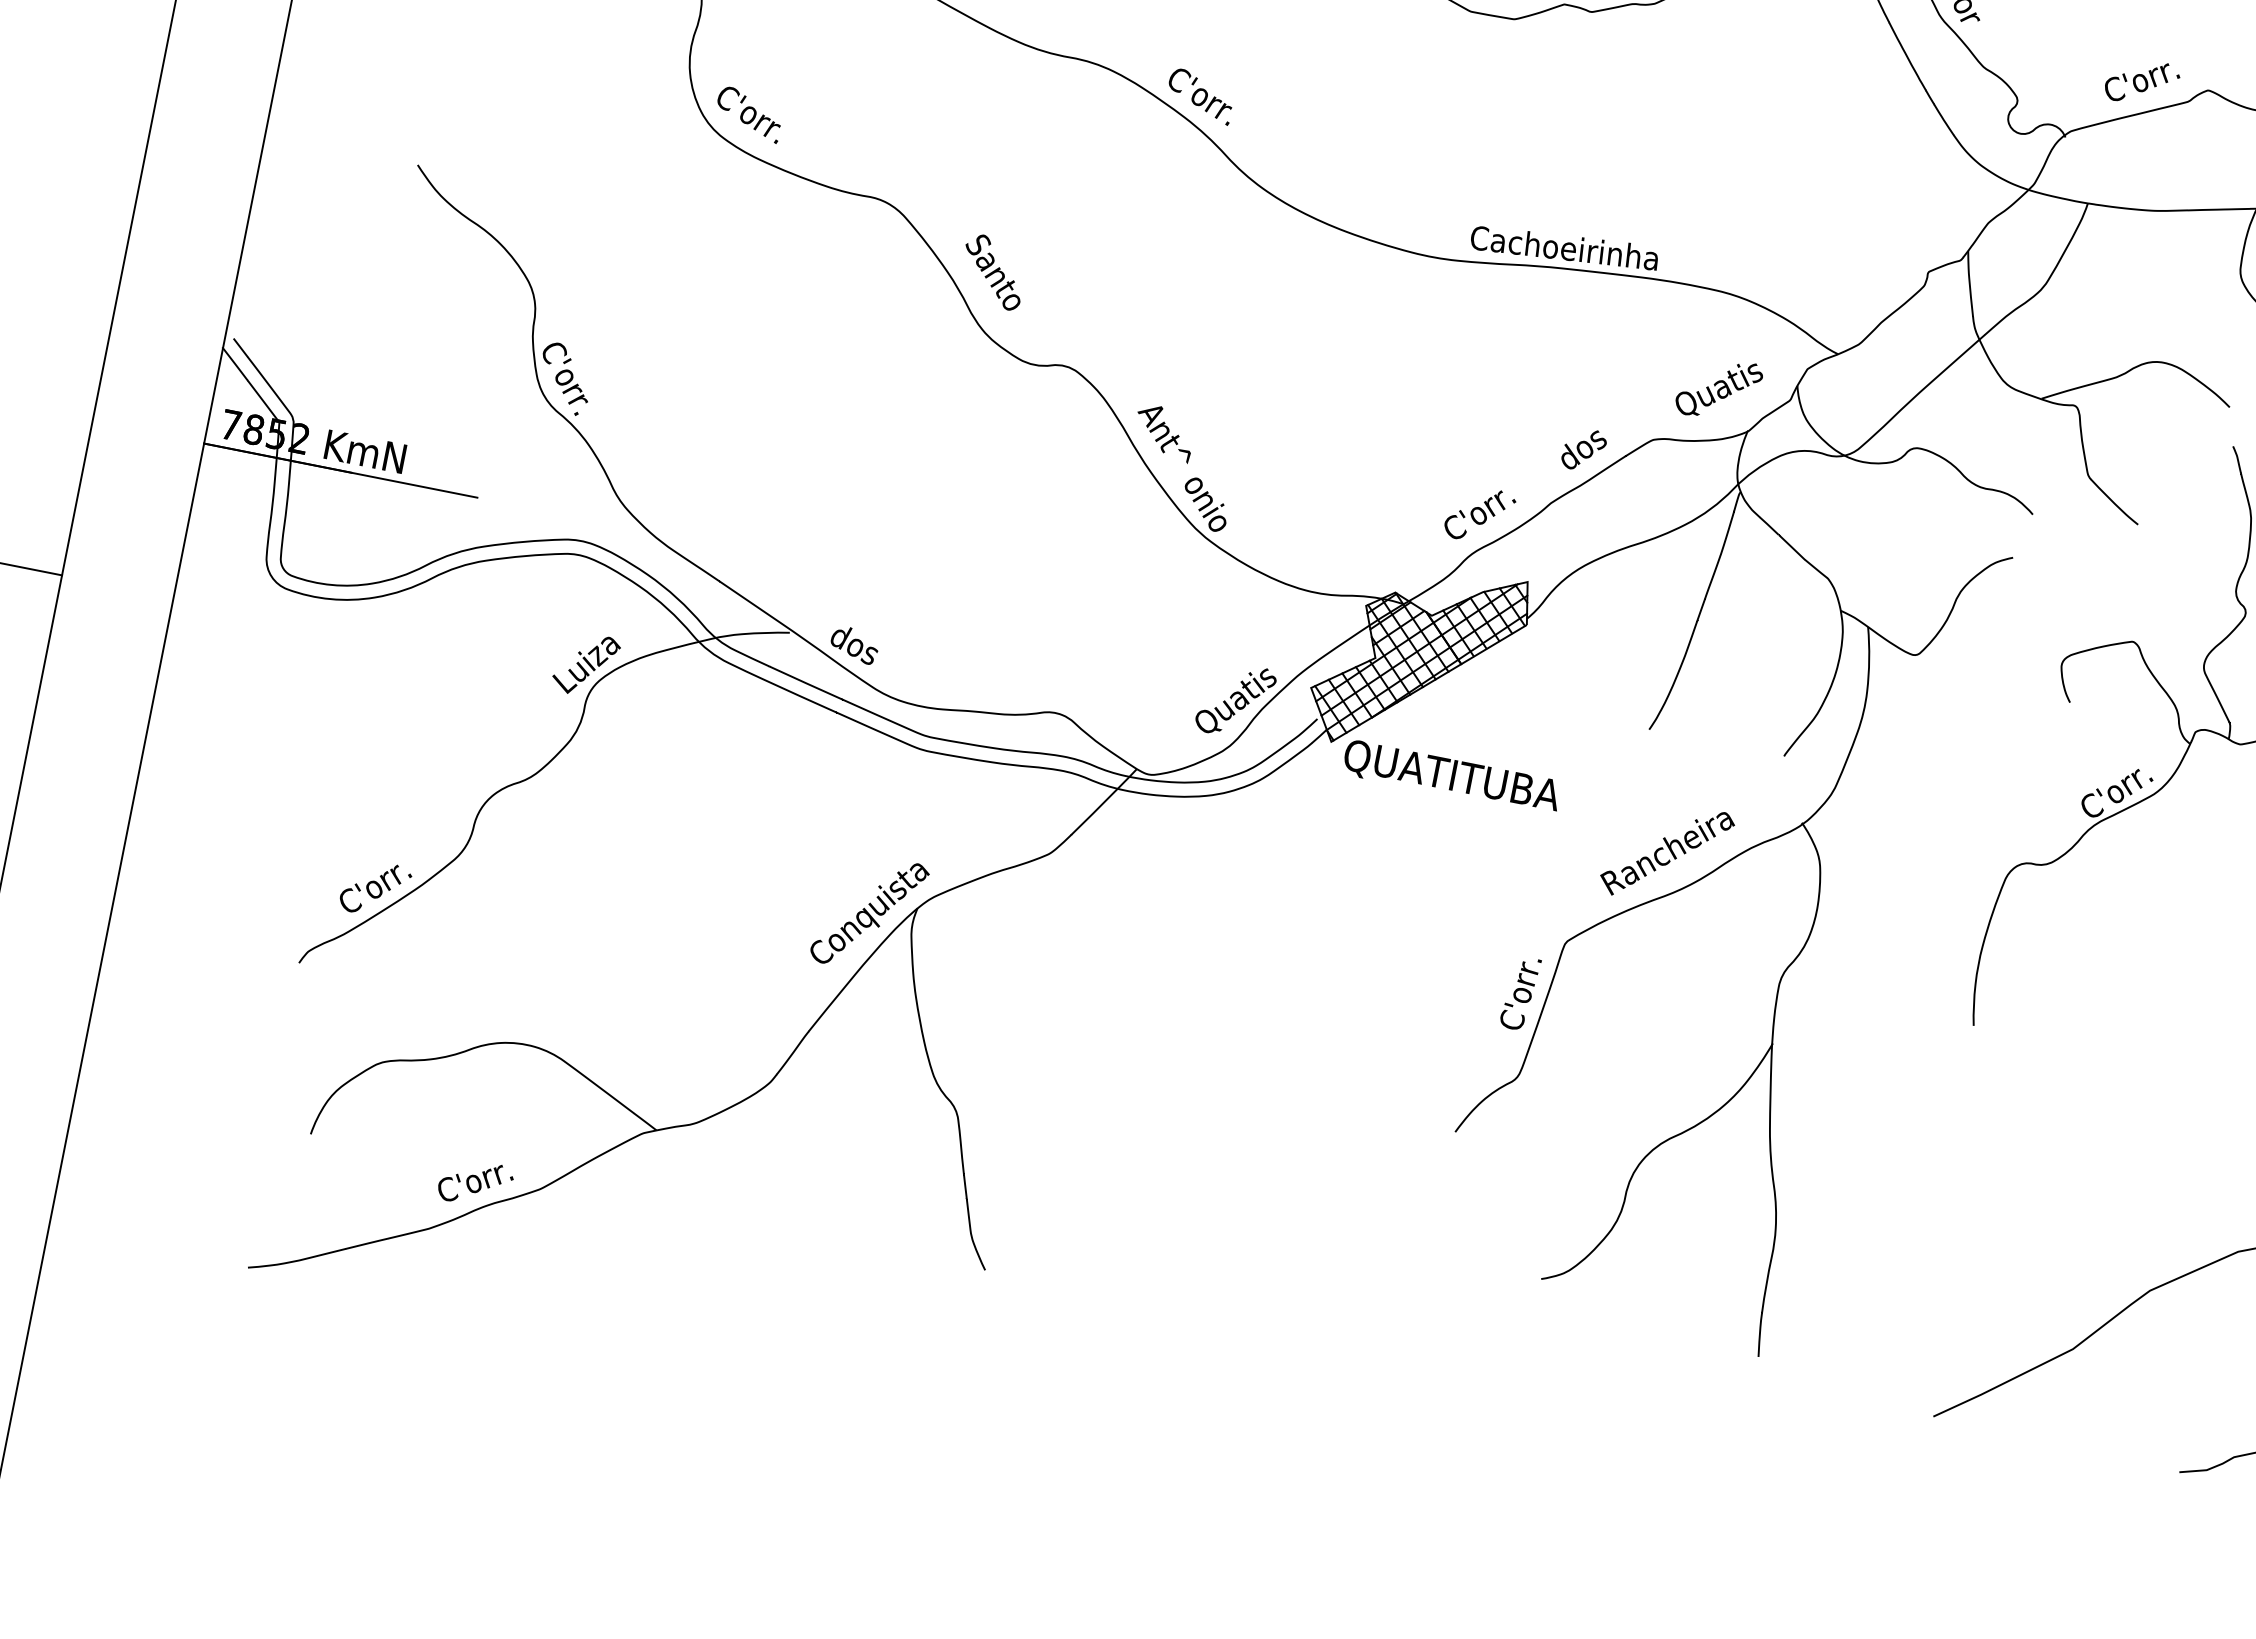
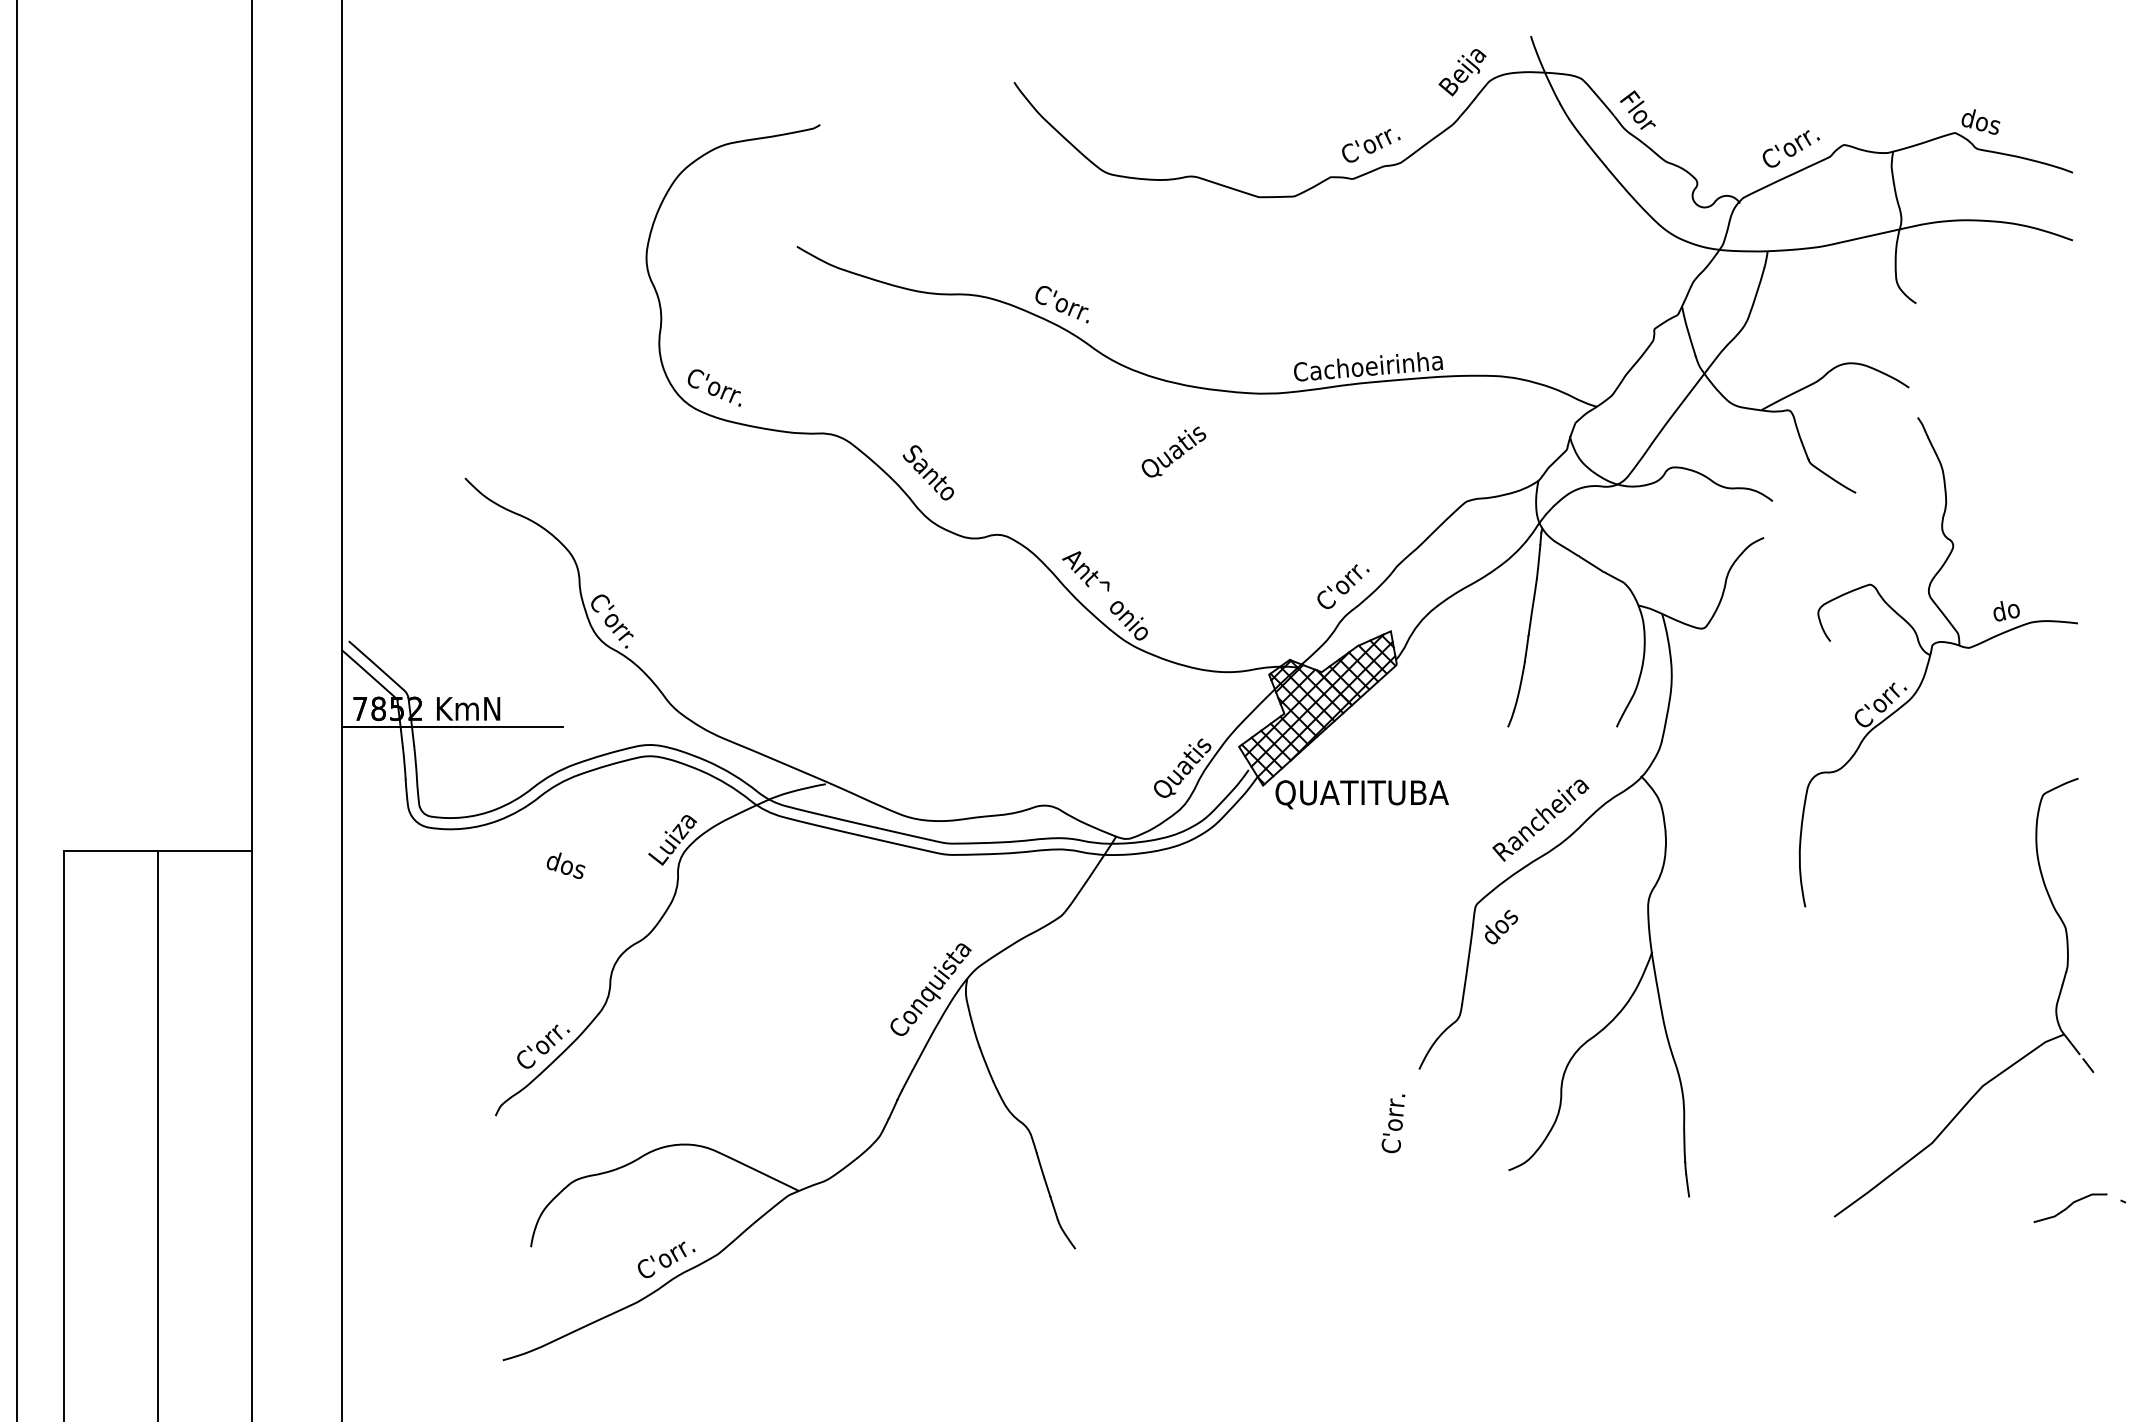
text: (1718, 388) -> (1173, 451), moved
text: (1584, 449) -> (1501, 926), moved
text: (853, 644) -> (565, 865), moved
text: (1520, 993) -> (1393, 1123), moved

